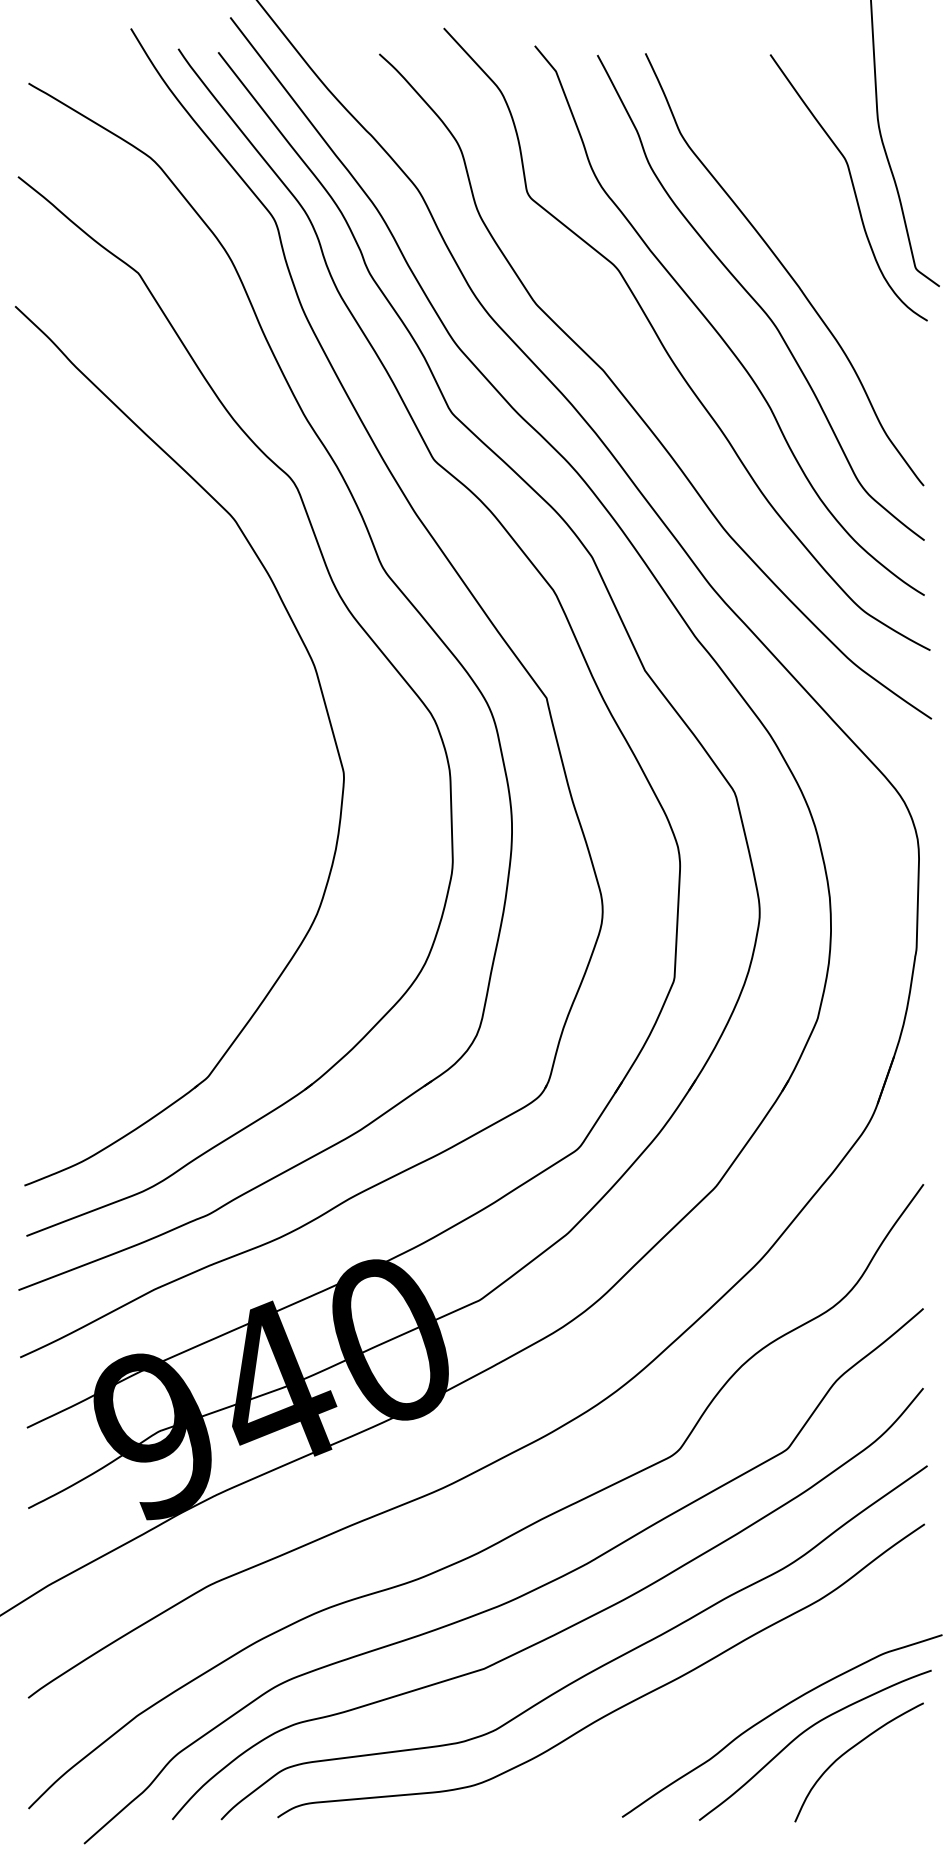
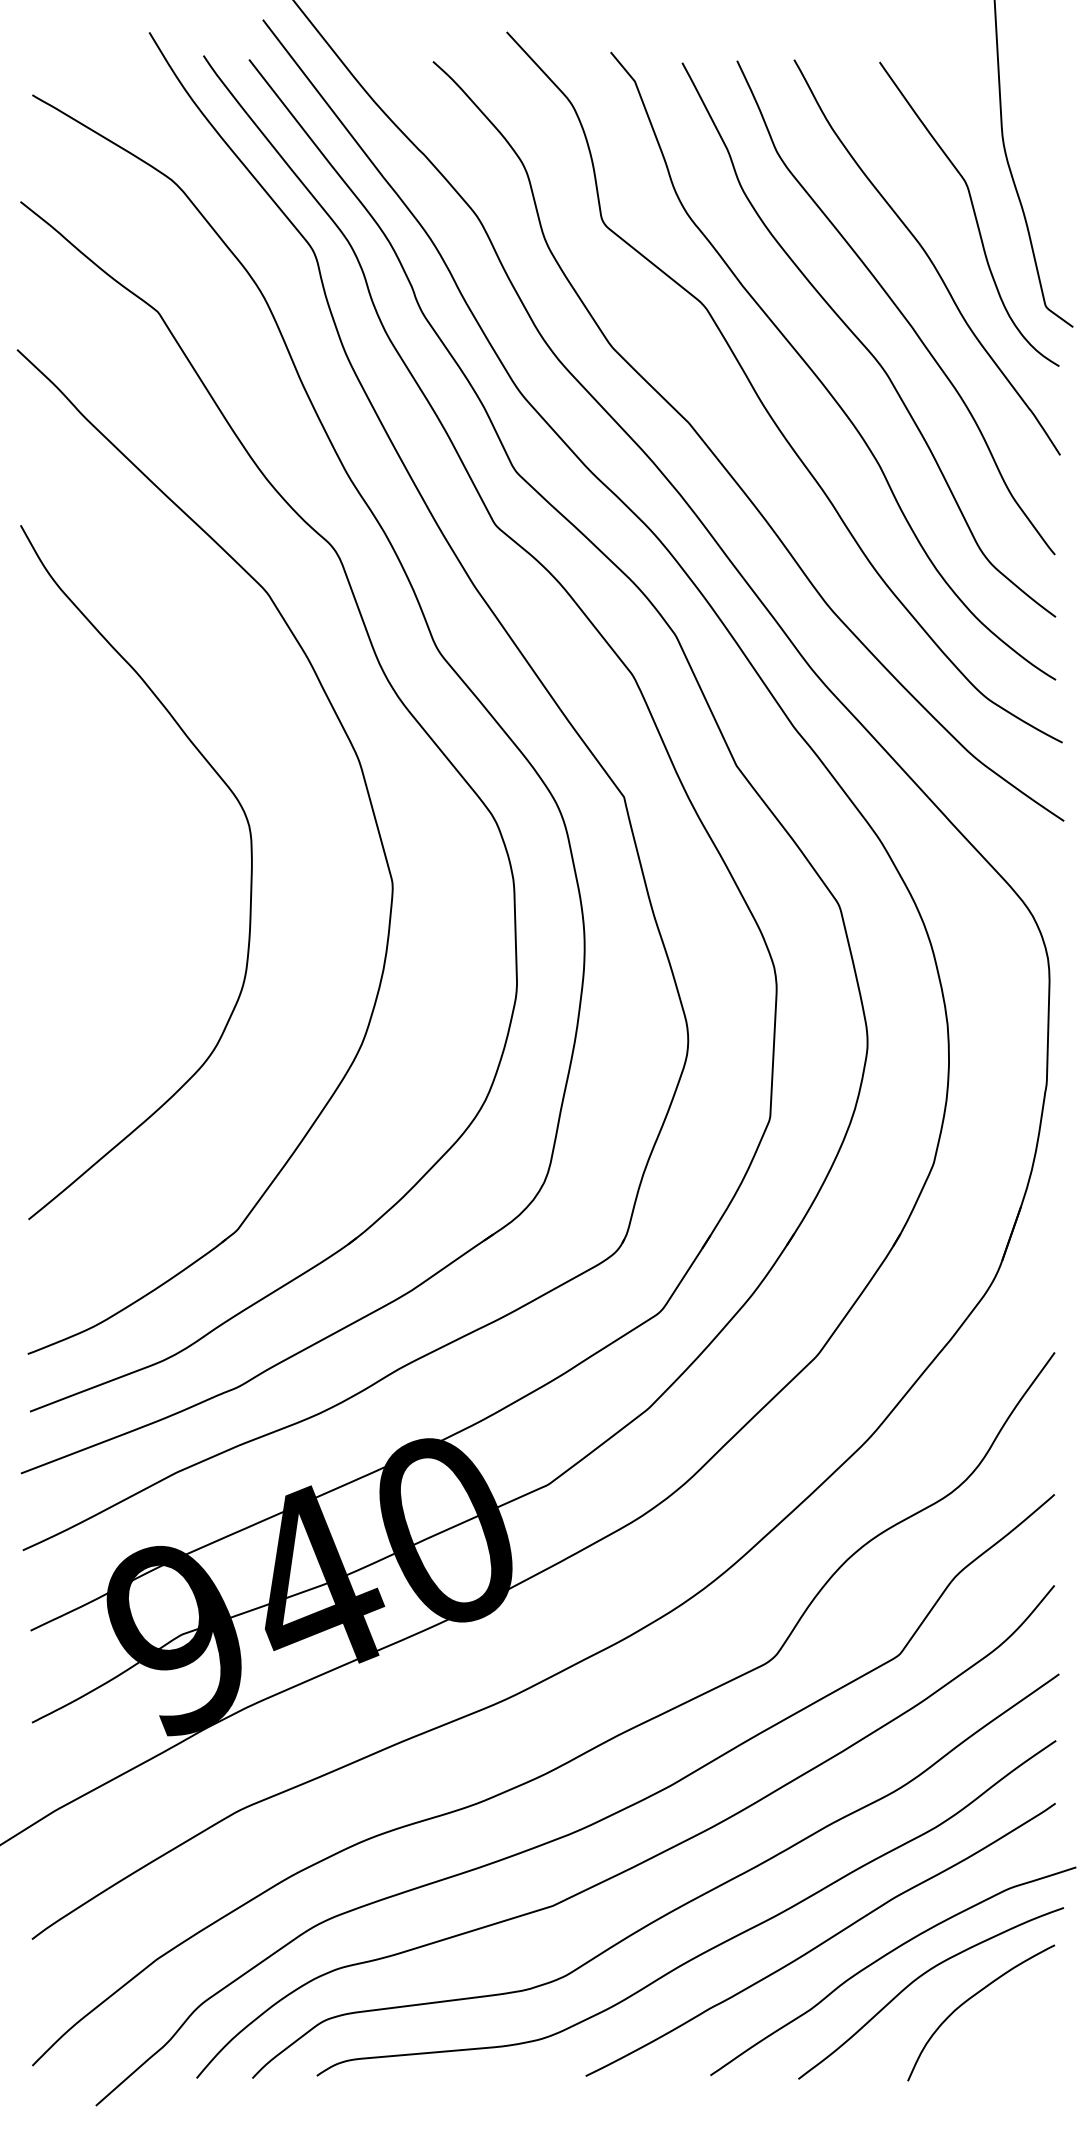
curve: (812, 225) -> (927, 257), added
curve: (219, 764) -> (250, 872), added
curve: (719, 1700) -> (821, 1942), added

